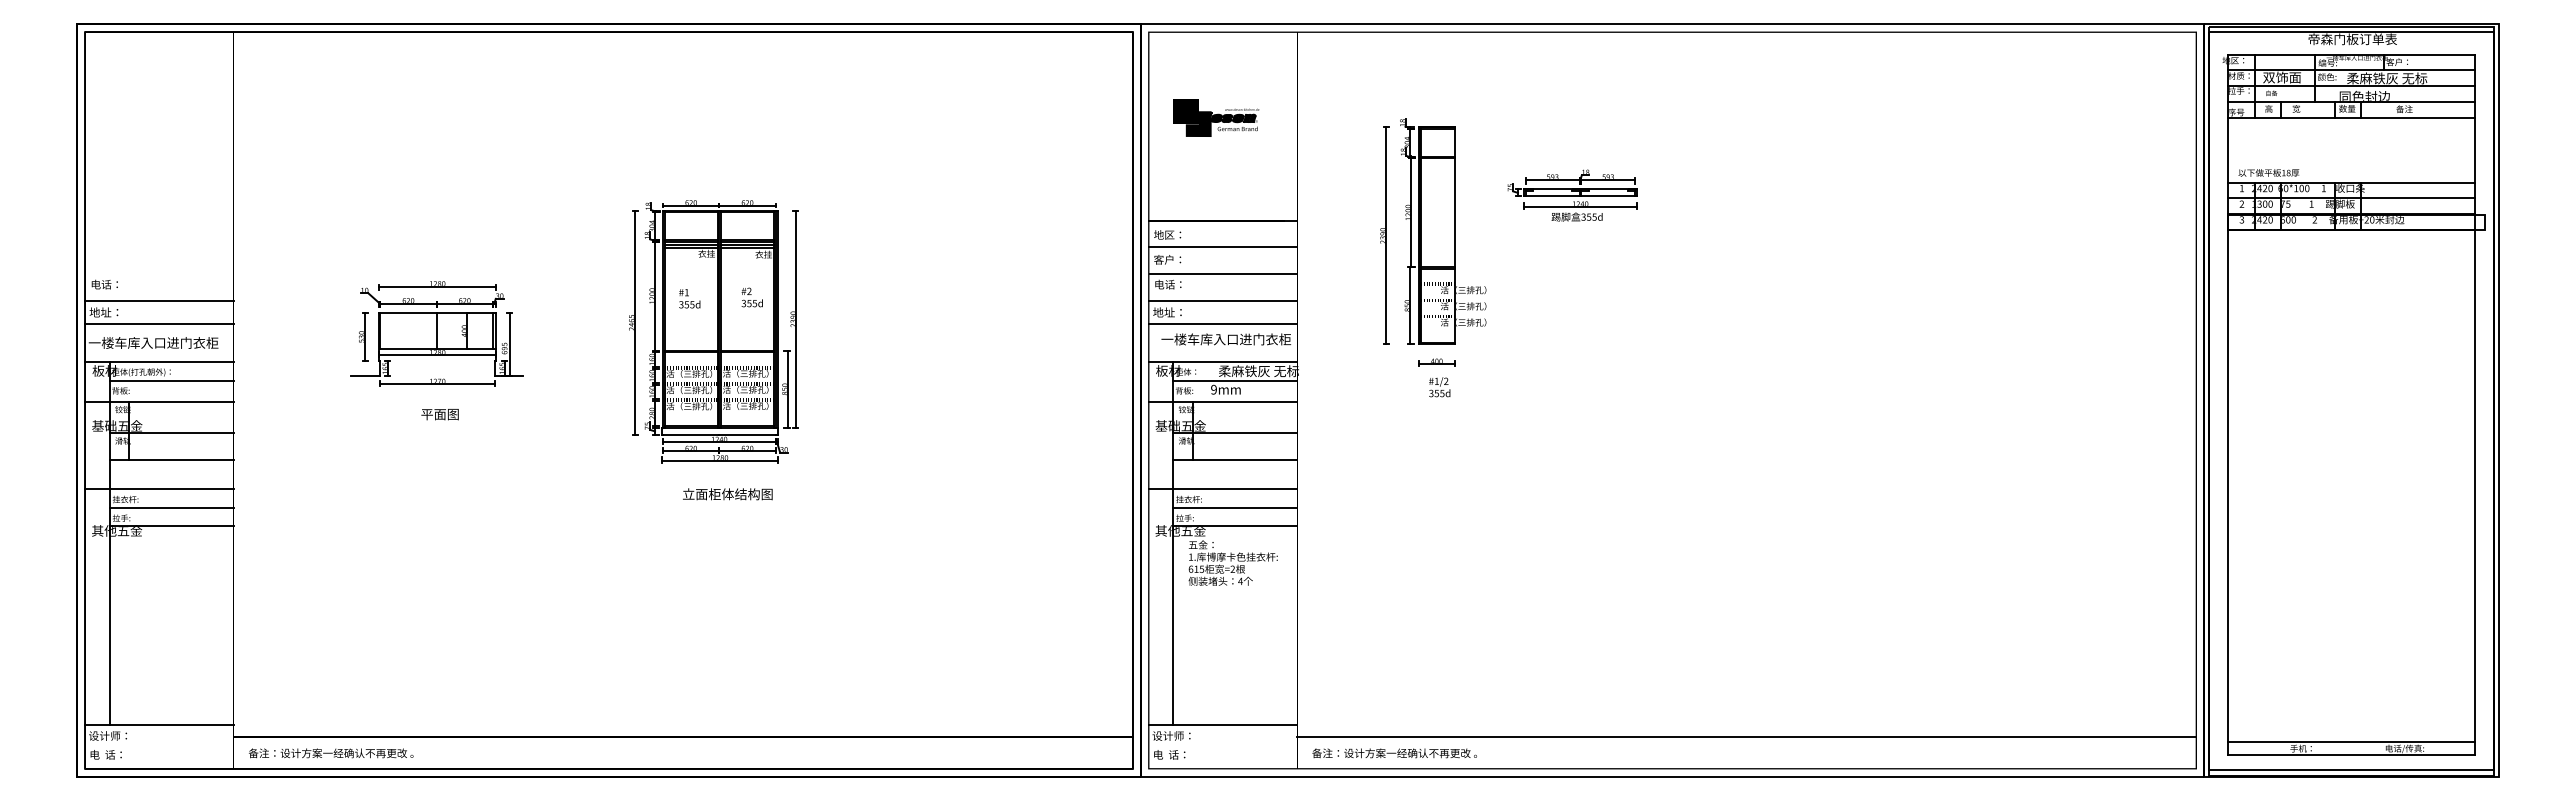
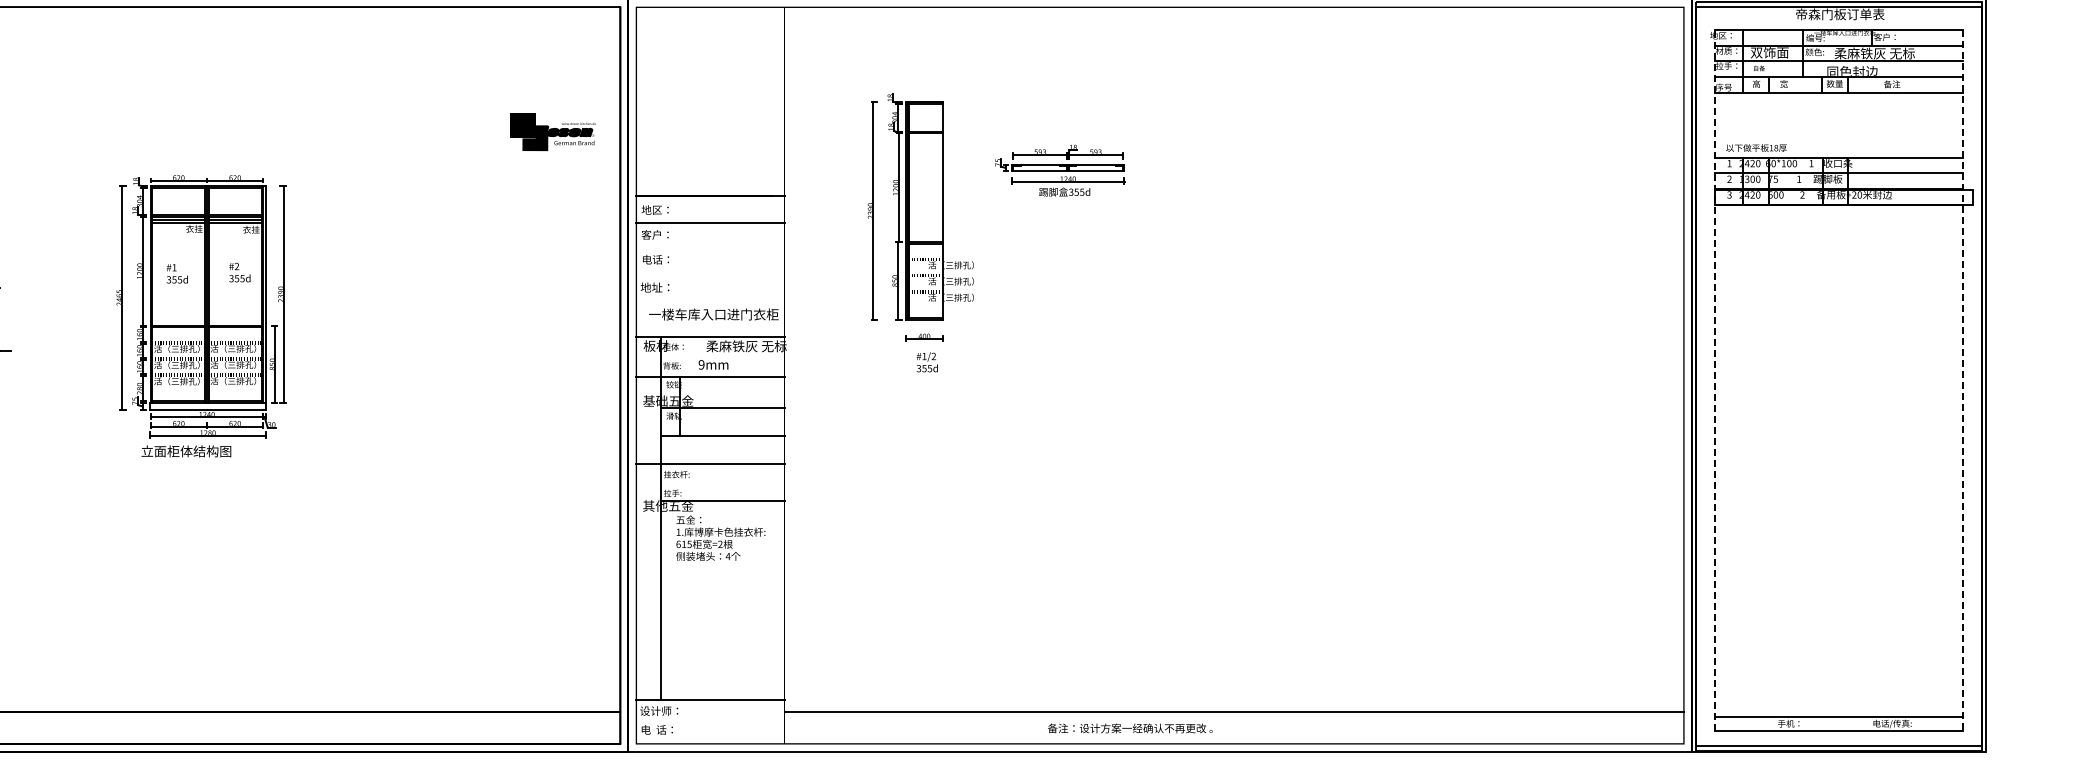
part: (1216, 117) -> (553, 131), moved
line: (1223, 274) -> (711, 249), removed
line: (1222, 301) -> (710, 276), removed
line: (1222, 324) -> (710, 299), removed
line: (1235, 381) -> (723, 356), removed
line: (2227, 404) -> (1715, 379), solid -> dashed
line: (2475, 405) -> (1963, 380), solid -> dashed
text: (727, 494) -> (186, 451), moved
line: (1235, 508) -> (723, 483), removed
text: (1394, 753) -> (1130, 728), moved

